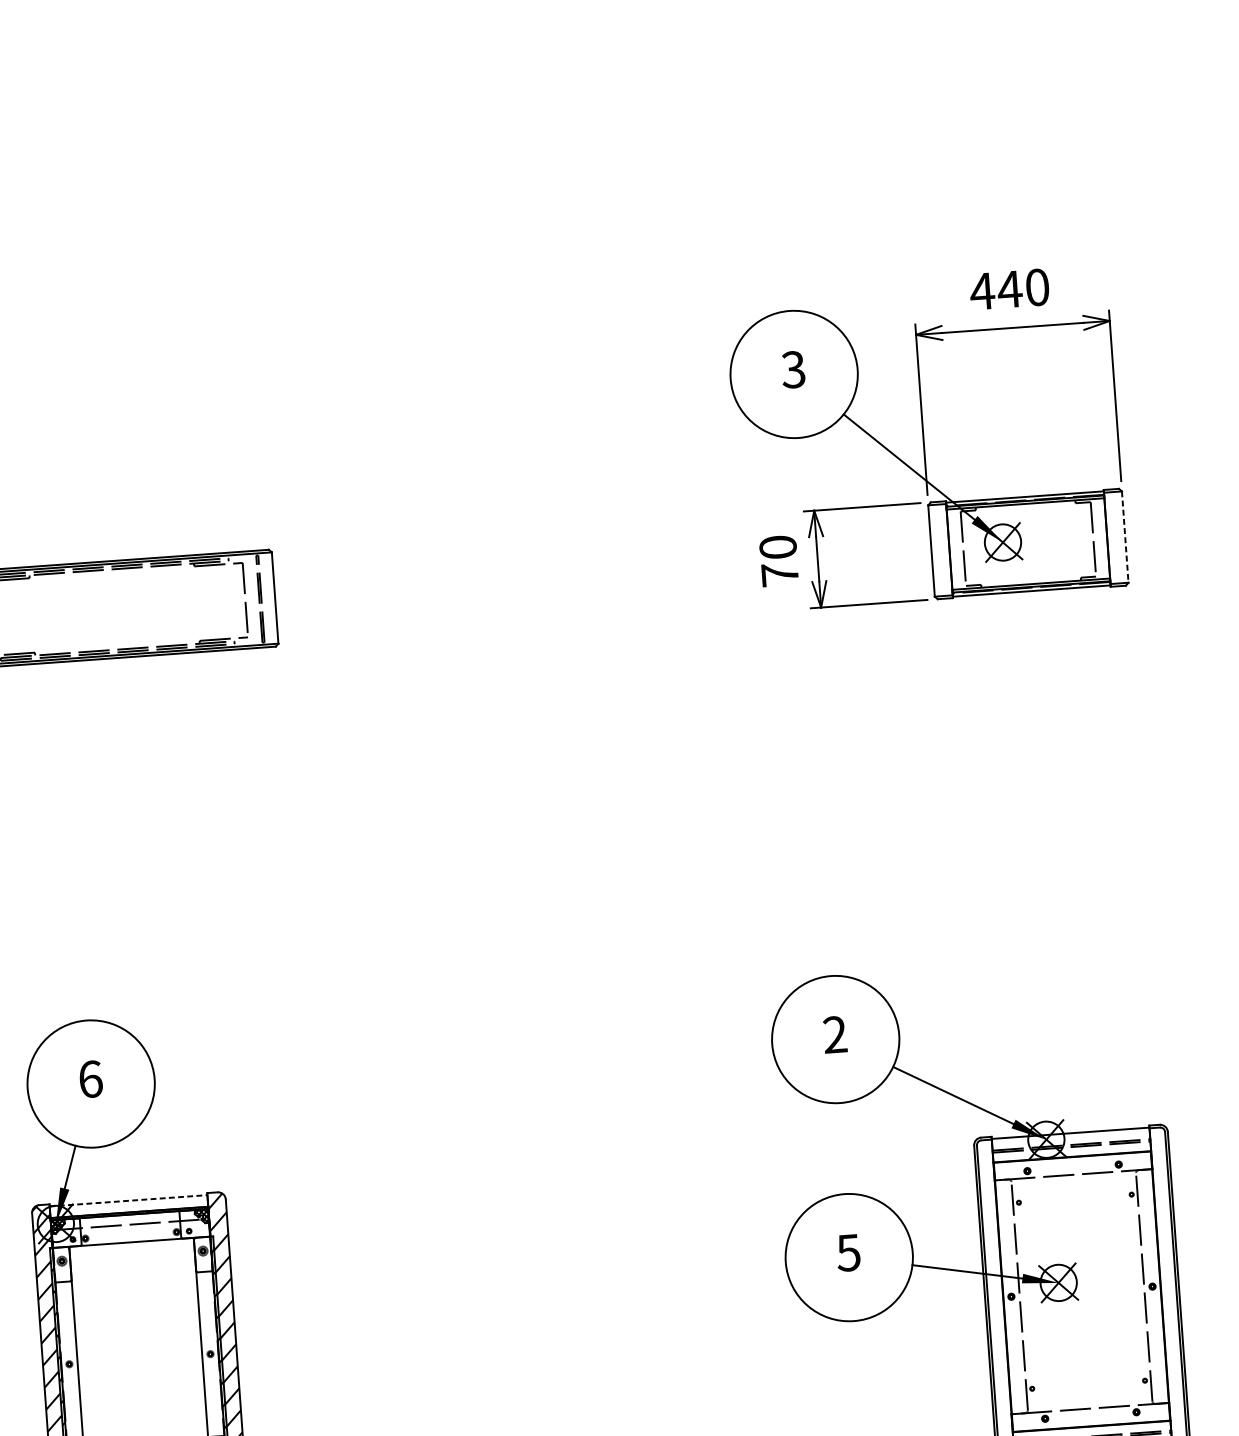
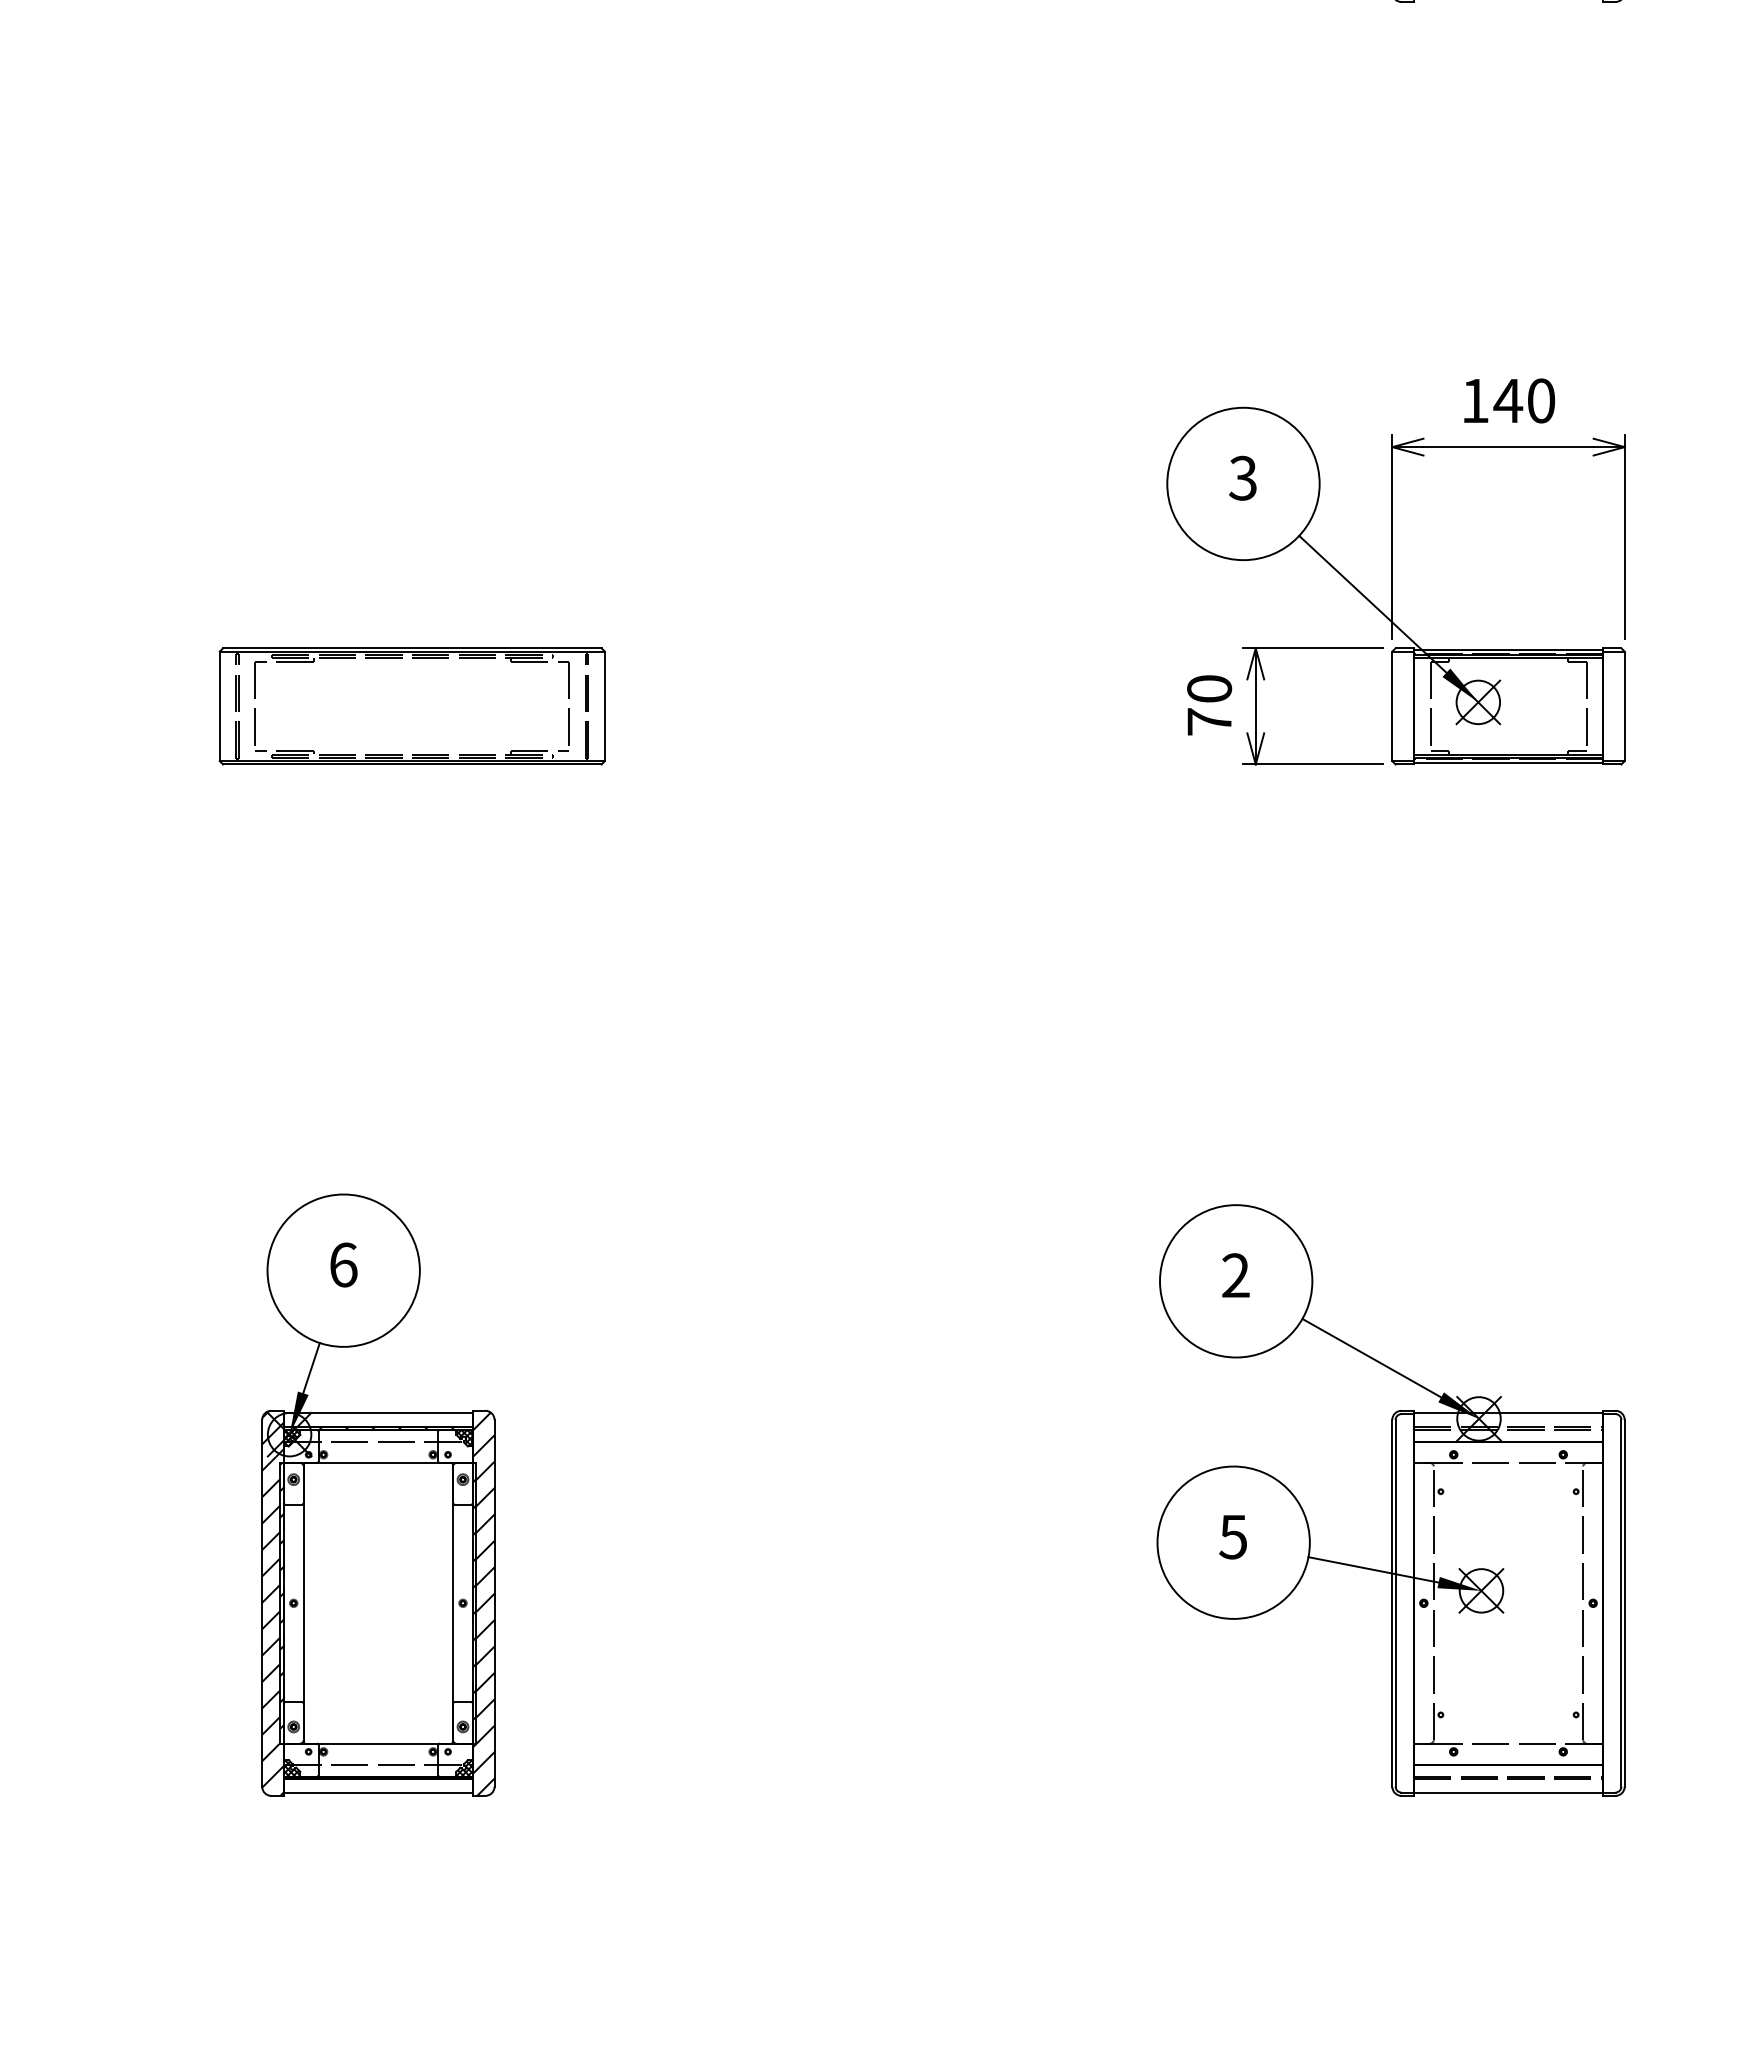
text: (982, 291) -> (1475, 400), 440 -> 140
line: (1125, 537) -> (1624, 706), dashed -> solid
line: (128, 1200) -> (378, 1413), dashed -> solid

